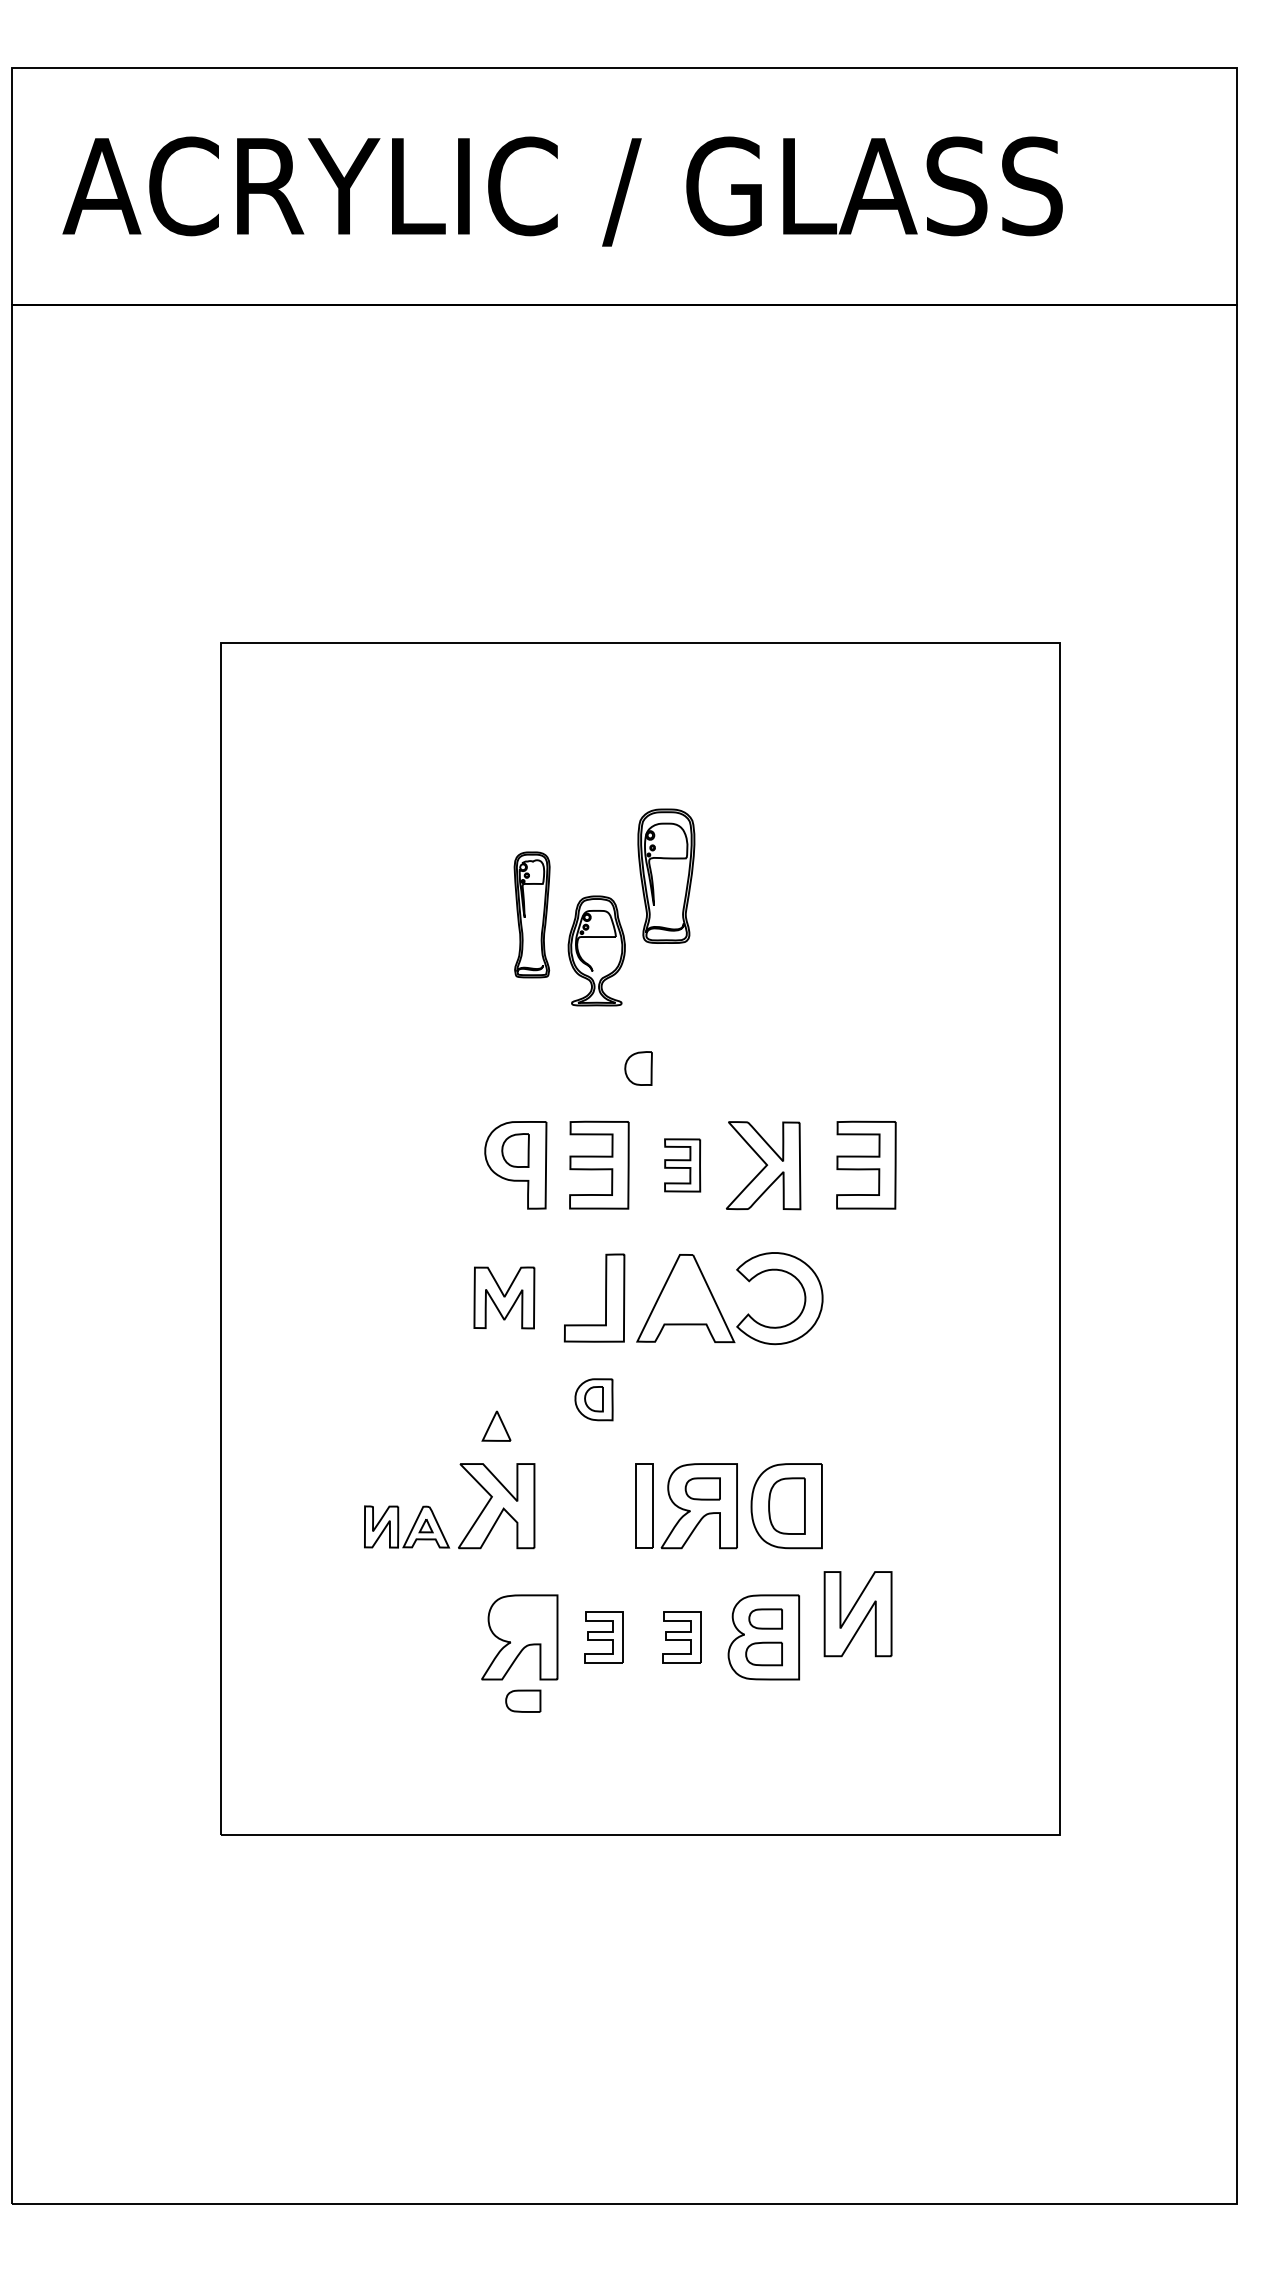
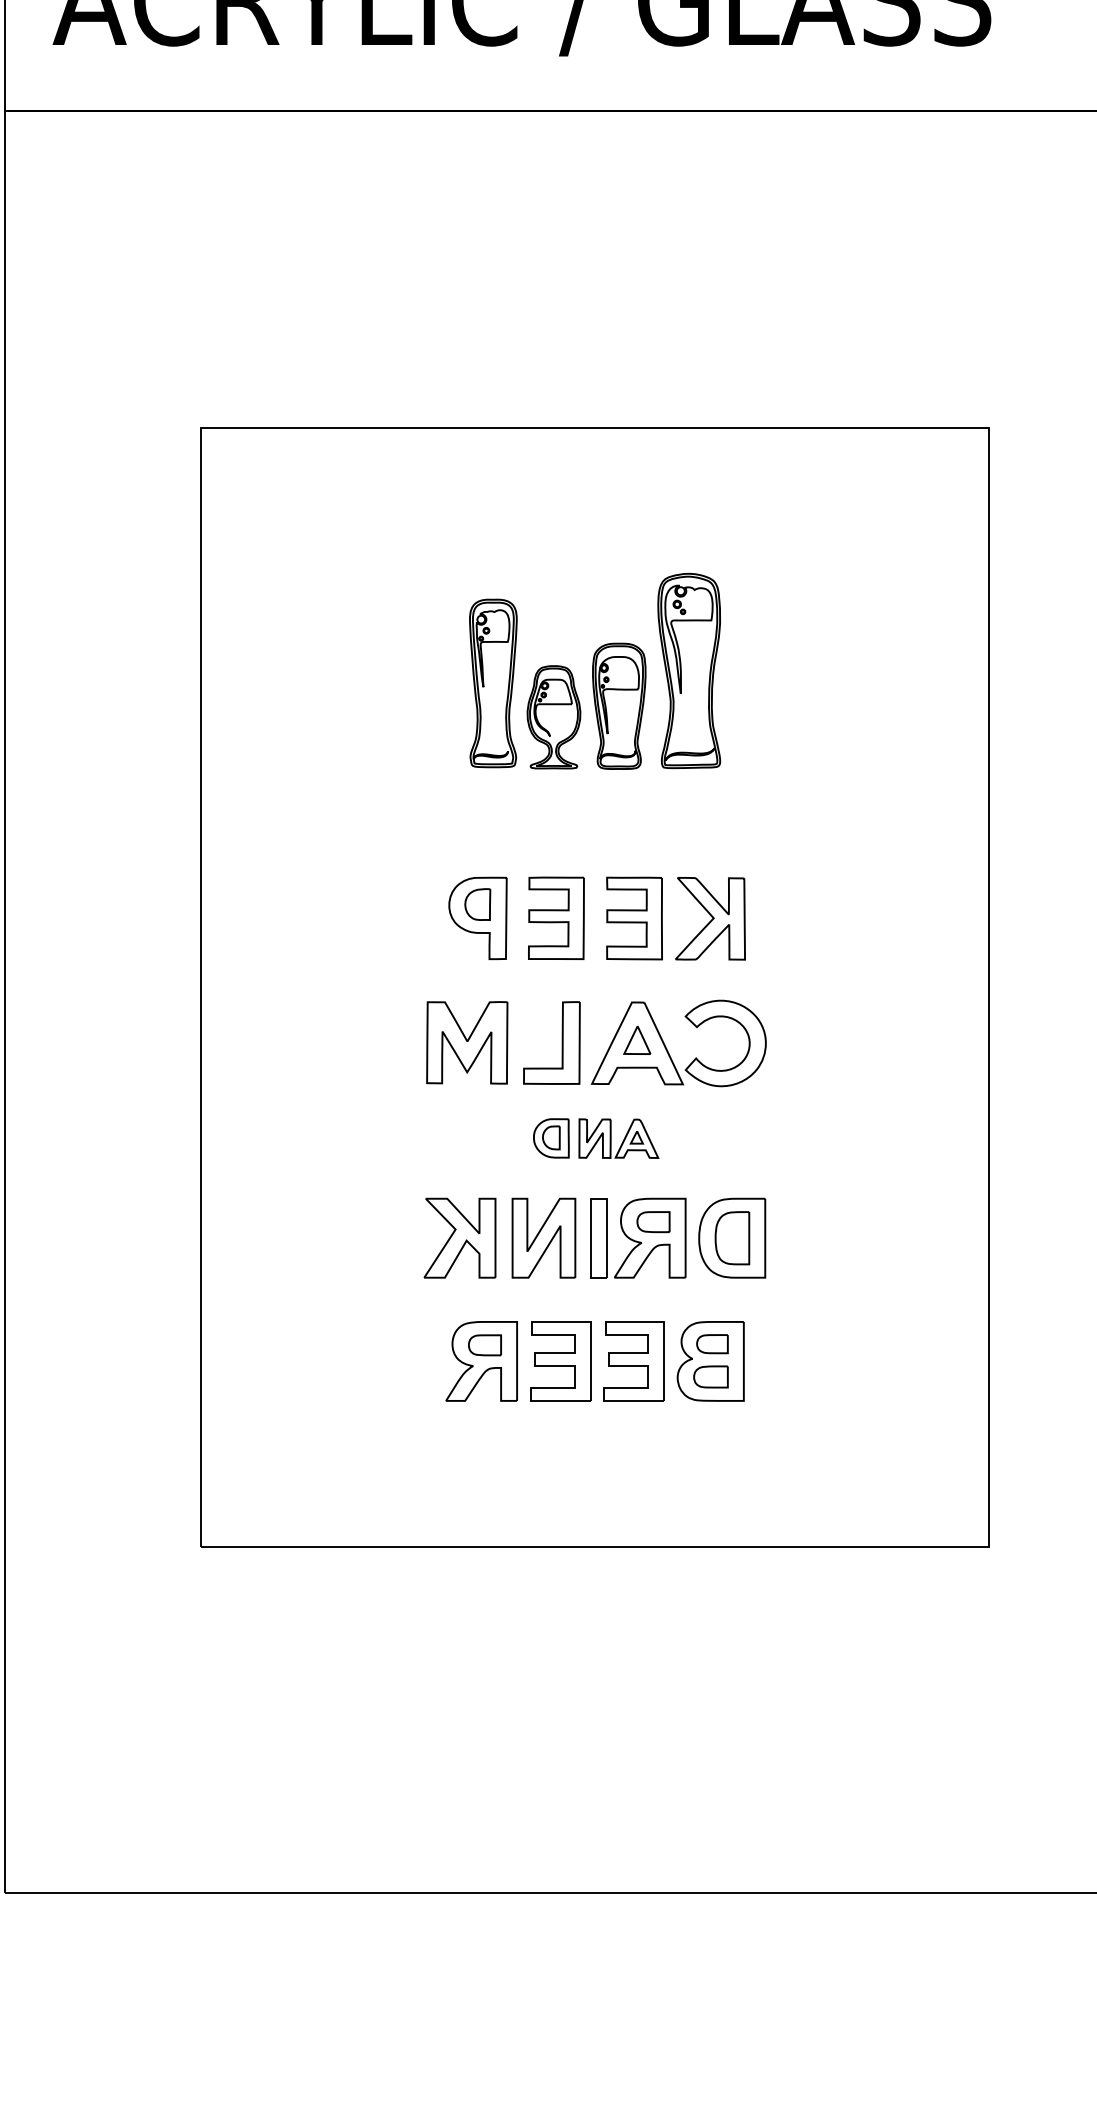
part: (666, 875) -> (619, 705), moved
part: (740, 901) -> (688, 670), added
part: (531, 914) -> (492, 683), size x1.43
part: (638, 1068) -> (593, 827), removed
part: (866, 1164) -> (807, 917), removed
part: (682, 1165) -> (634, 918), size x1.67
part: (504, 1297) -> (467, 1042), size x1.43
part: (496, 1425) -> (637, 1039), moved
part: (407, 1526) -> (619, 1138), moved
part: (857, 1614) -> (543, 1238), moved
part: (603, 1637) -> (560, 1361), size x1.67
part: (681, 1637) -> (633, 1361), size x1.67
part: (523, 1700) -> (485, 1344), moved

